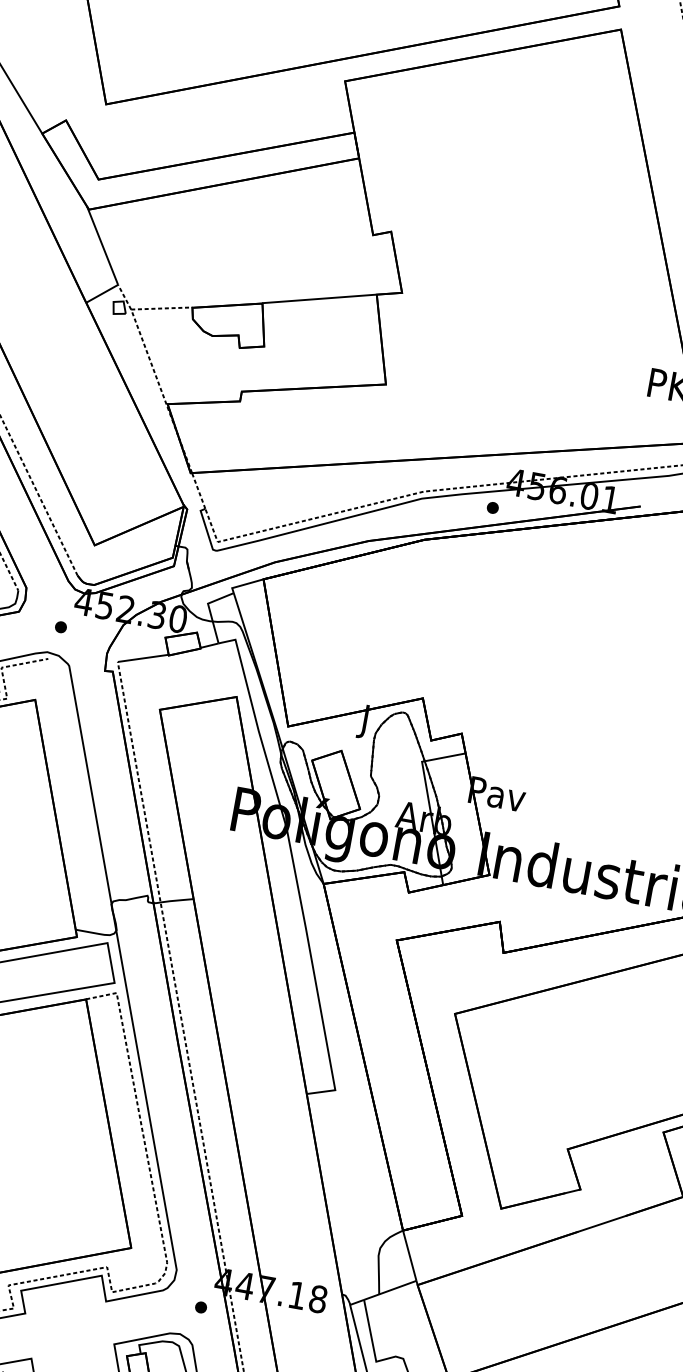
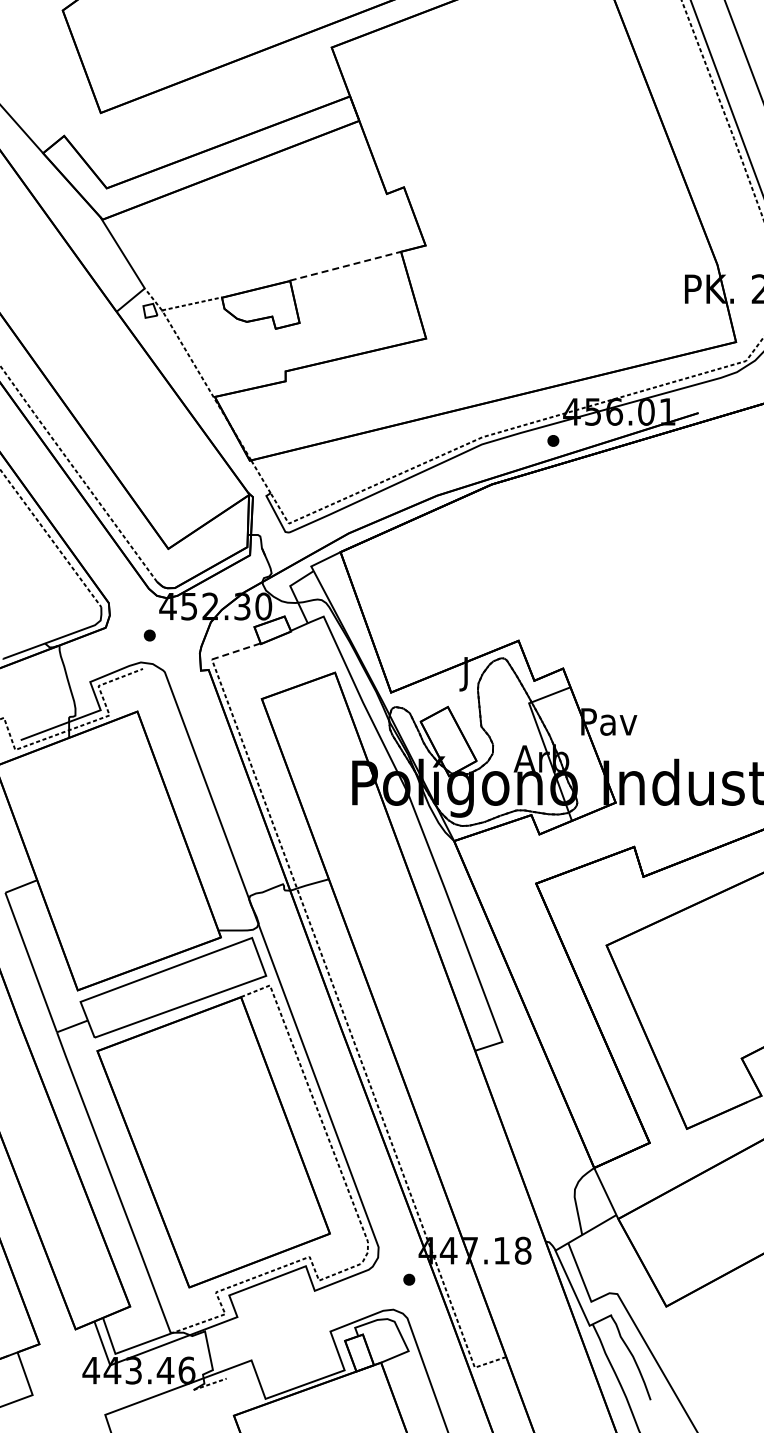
line: (319, 299) -> (345, 266), solid -> dashed
line: (143, 658) -> (236, 651), solid -> dashed

